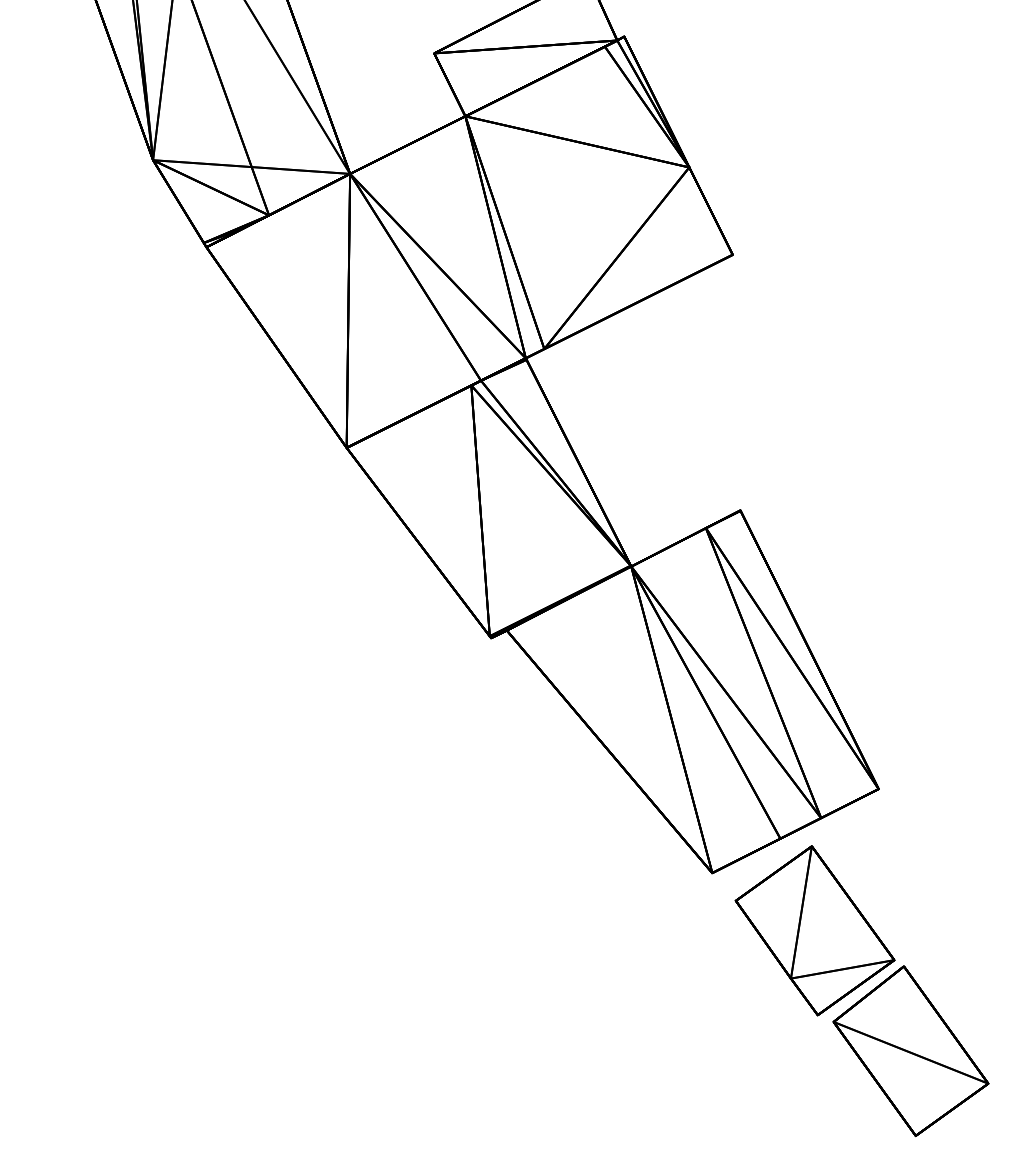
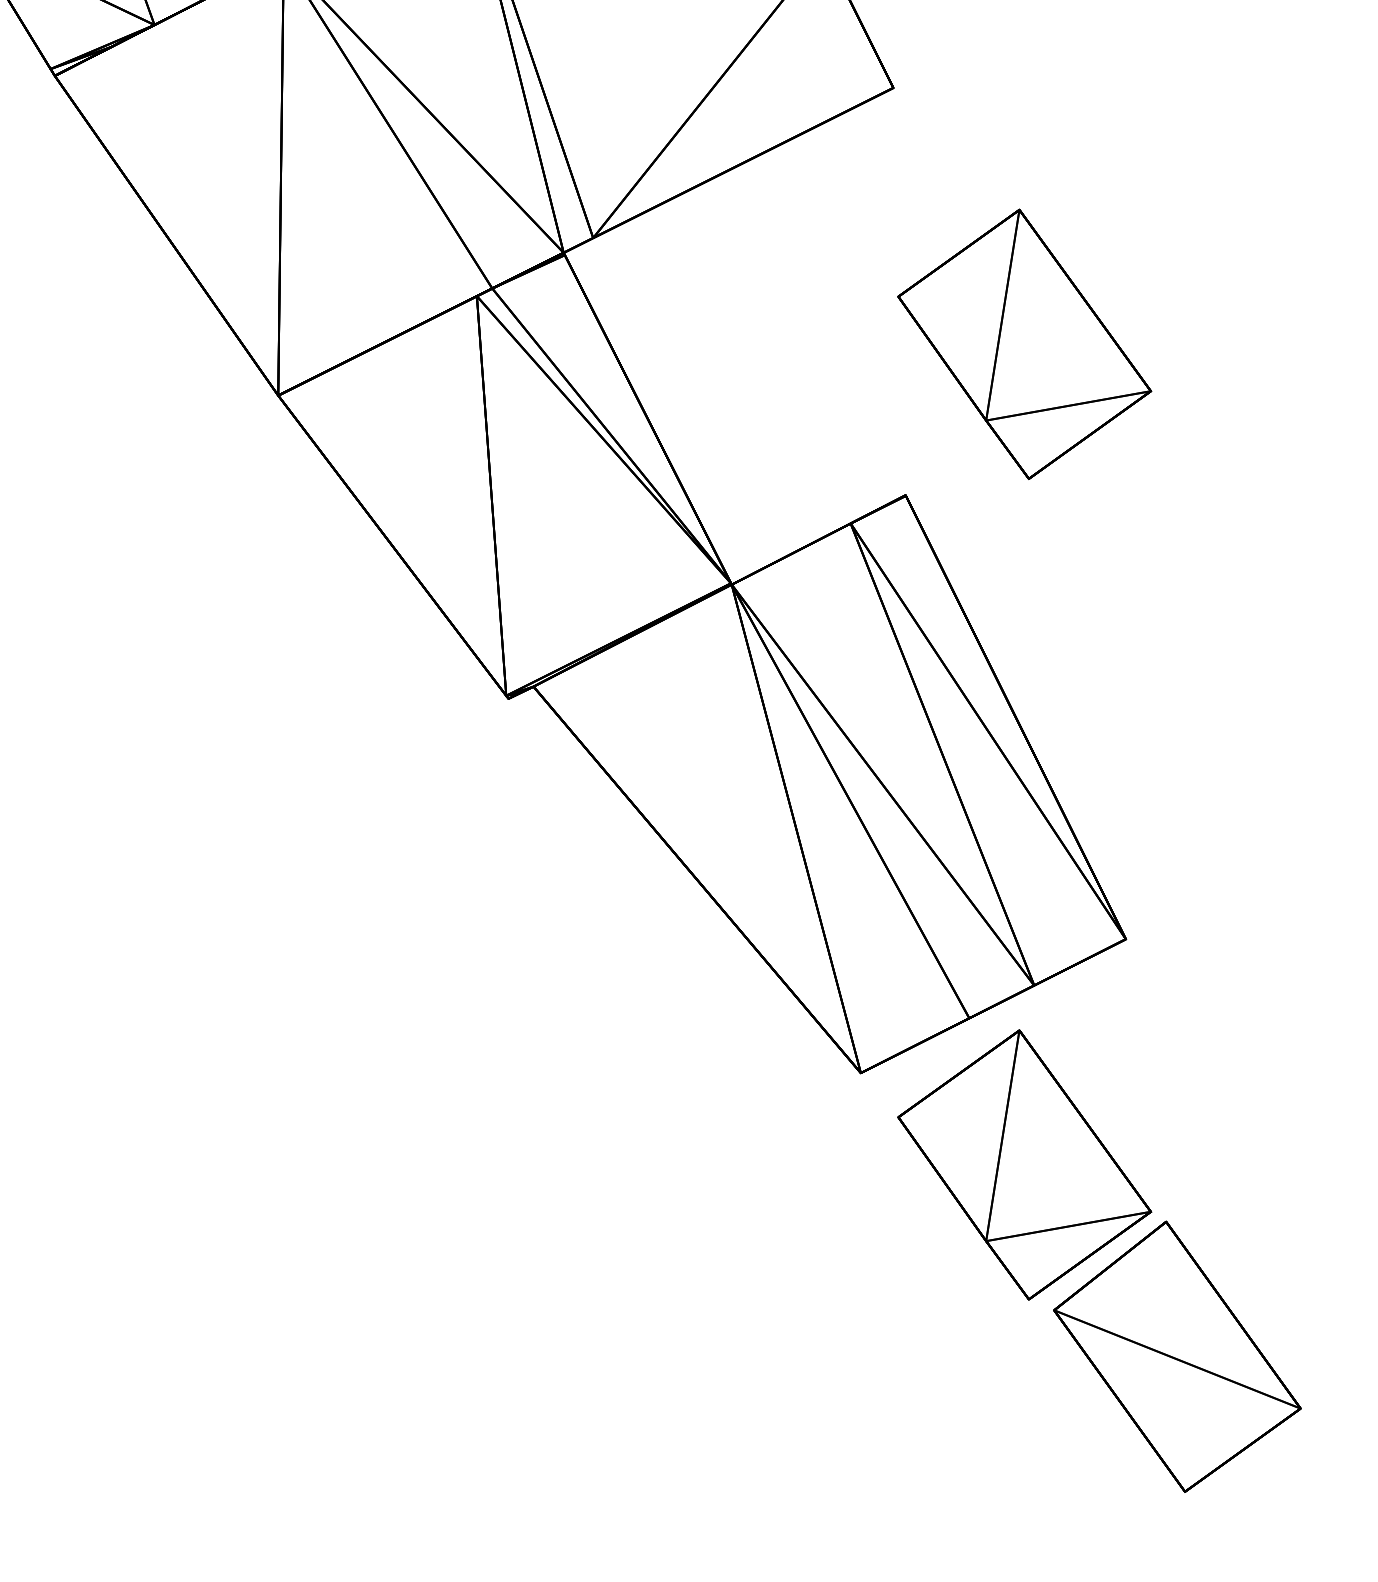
part: (814, 415) -> (1023, 343), added

